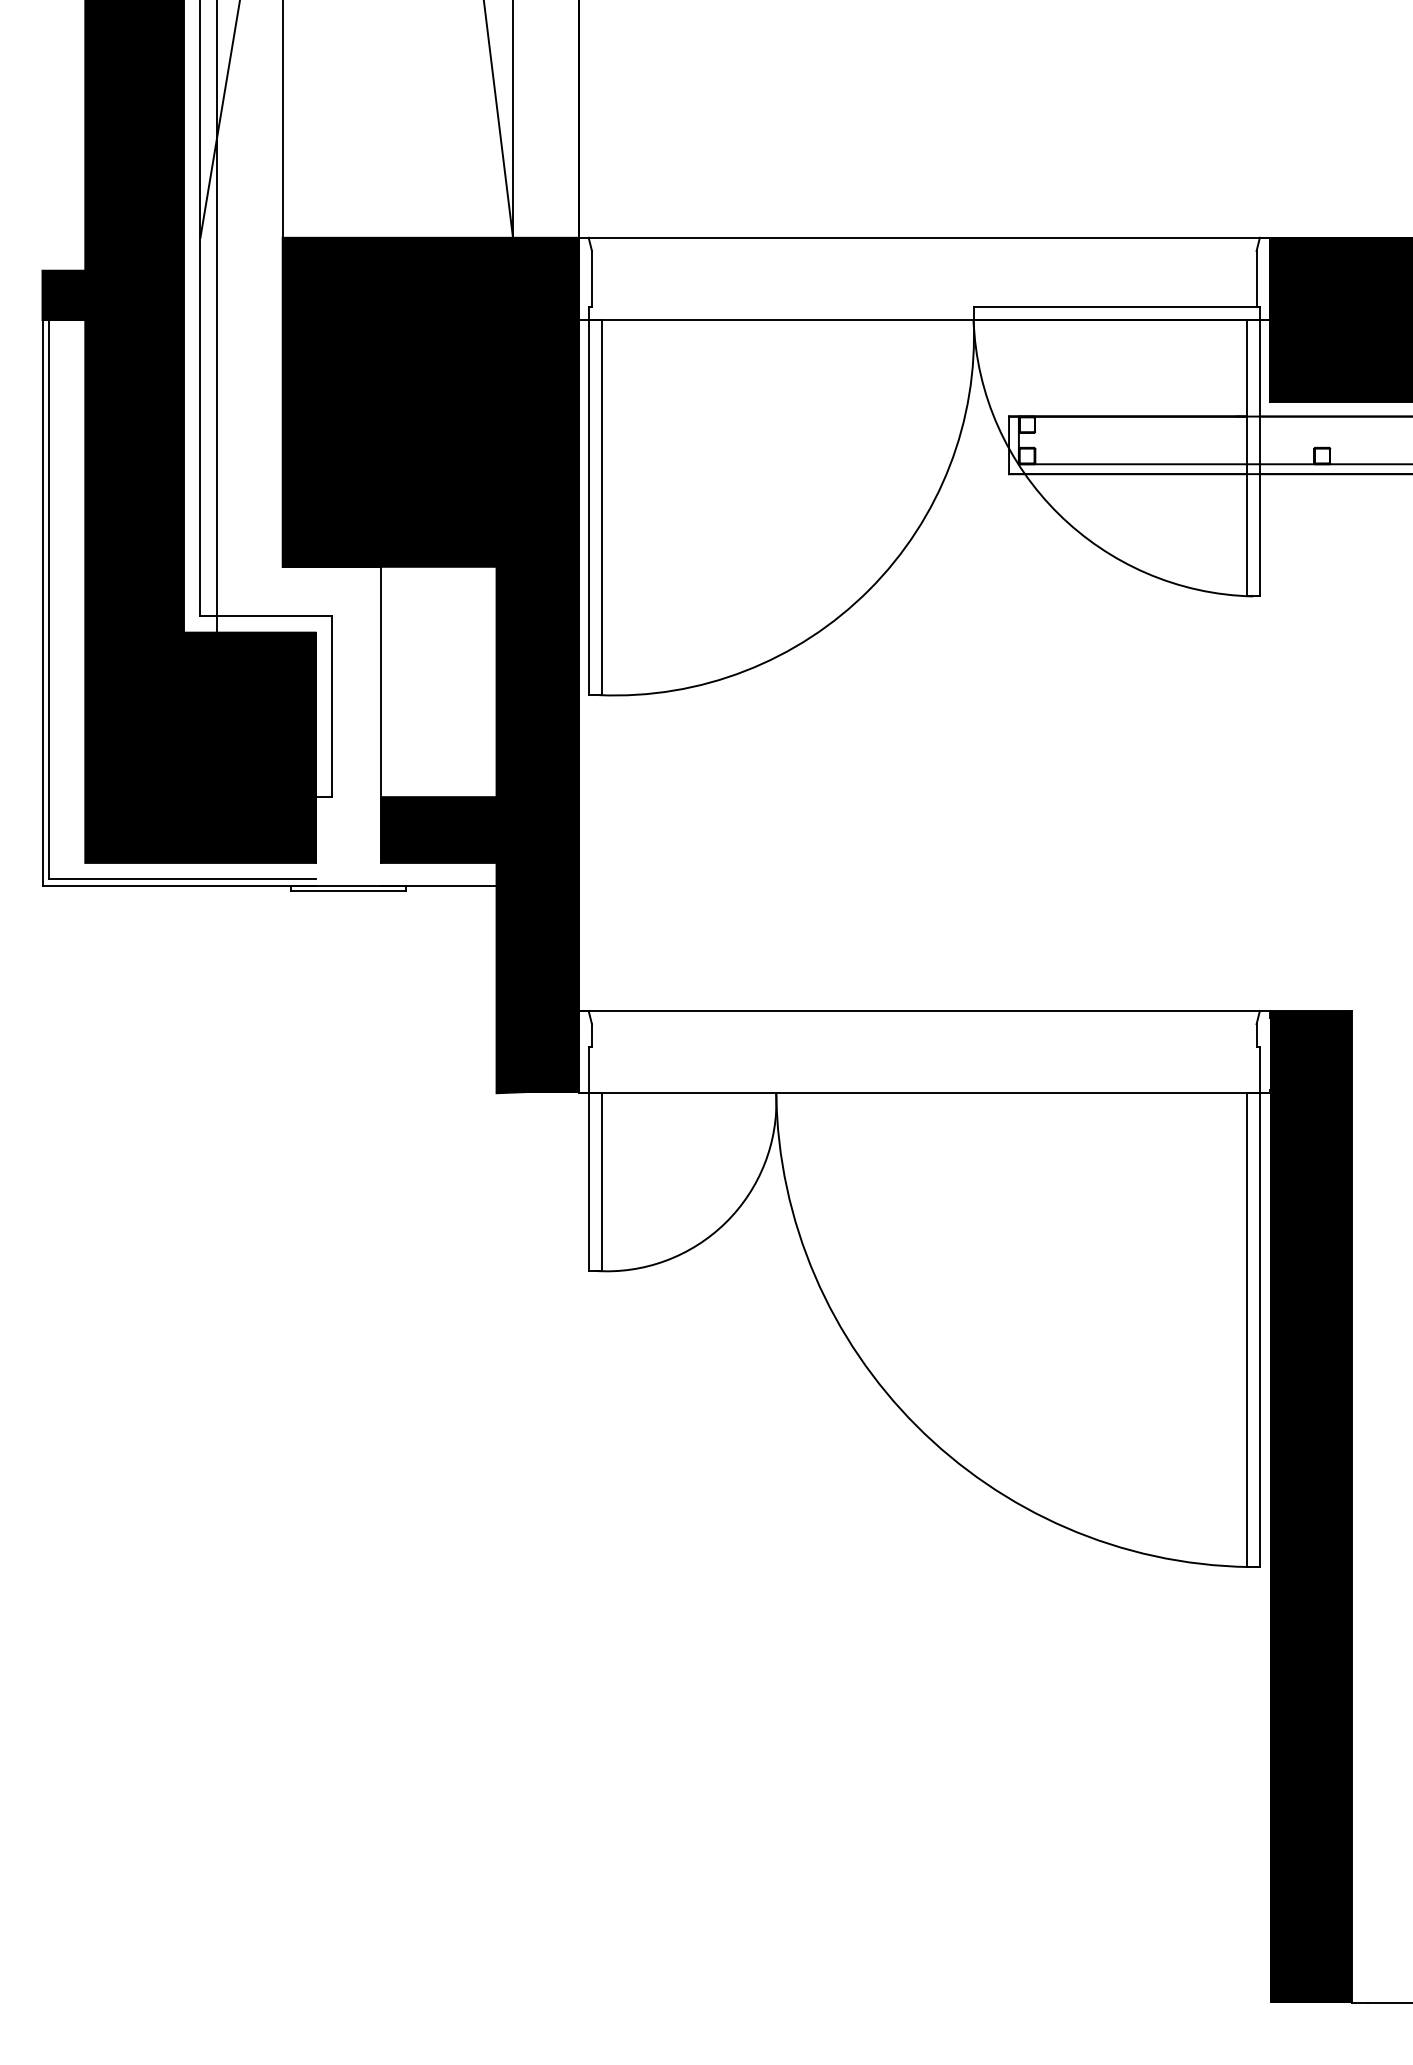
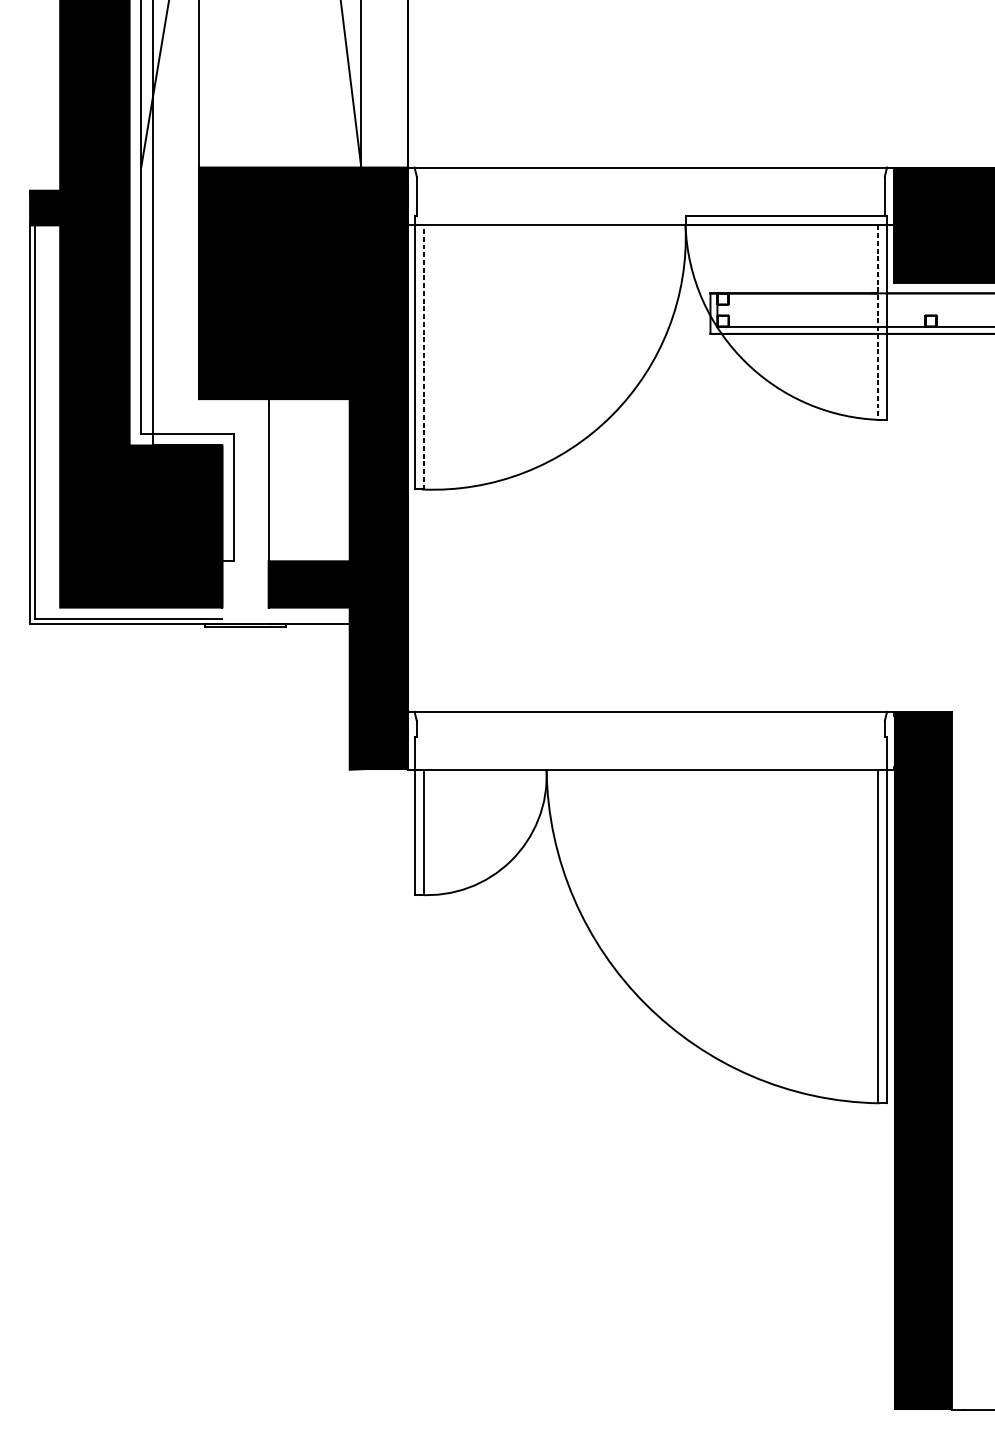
line: (1246, 458) -> (877, 322), solid -> dashed
line: (601, 507) -> (423, 357), solid -> dashed

